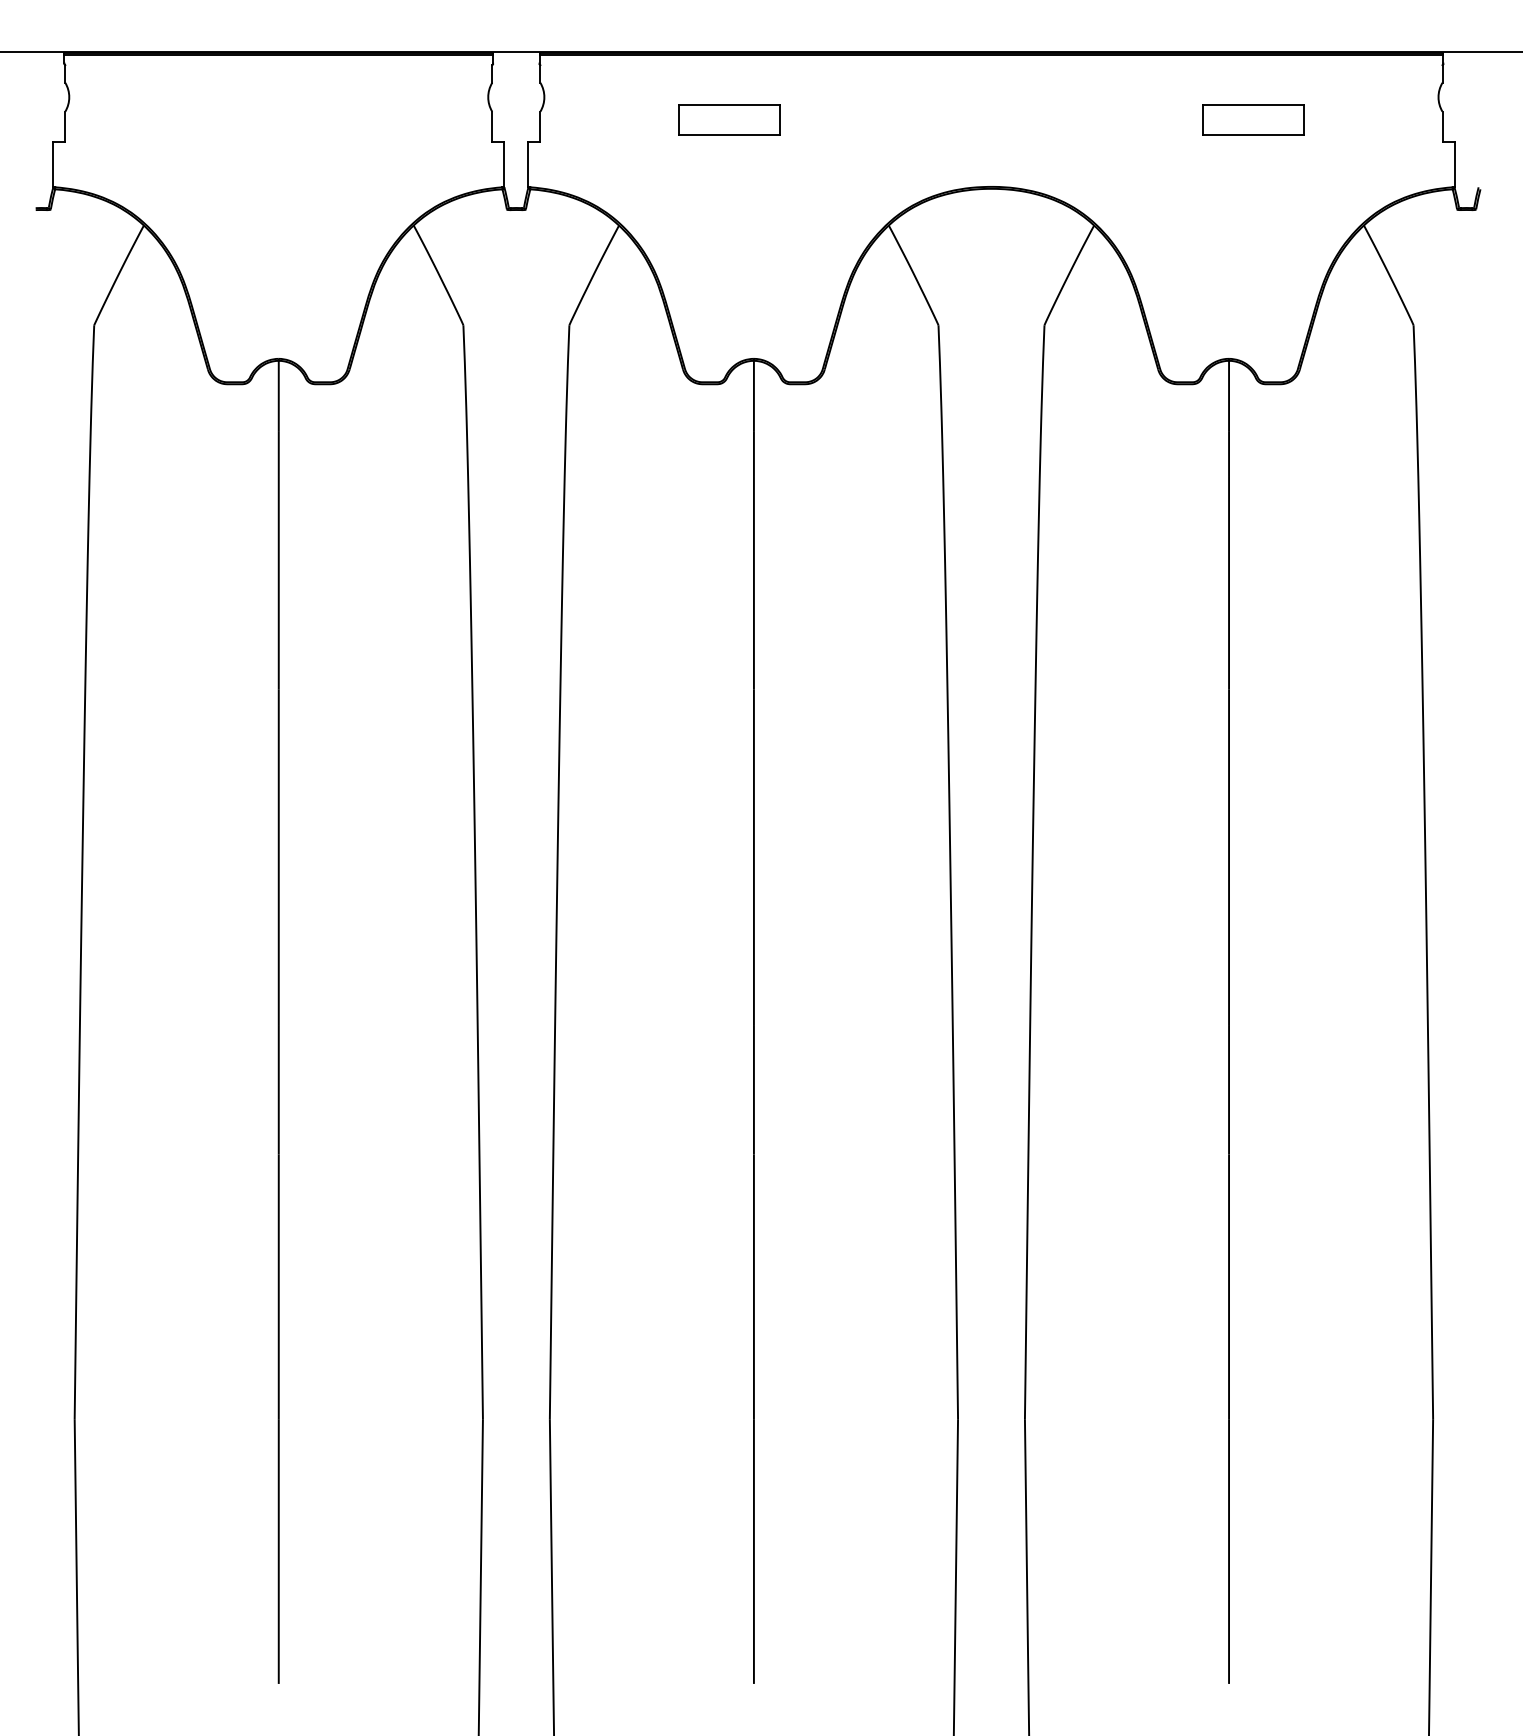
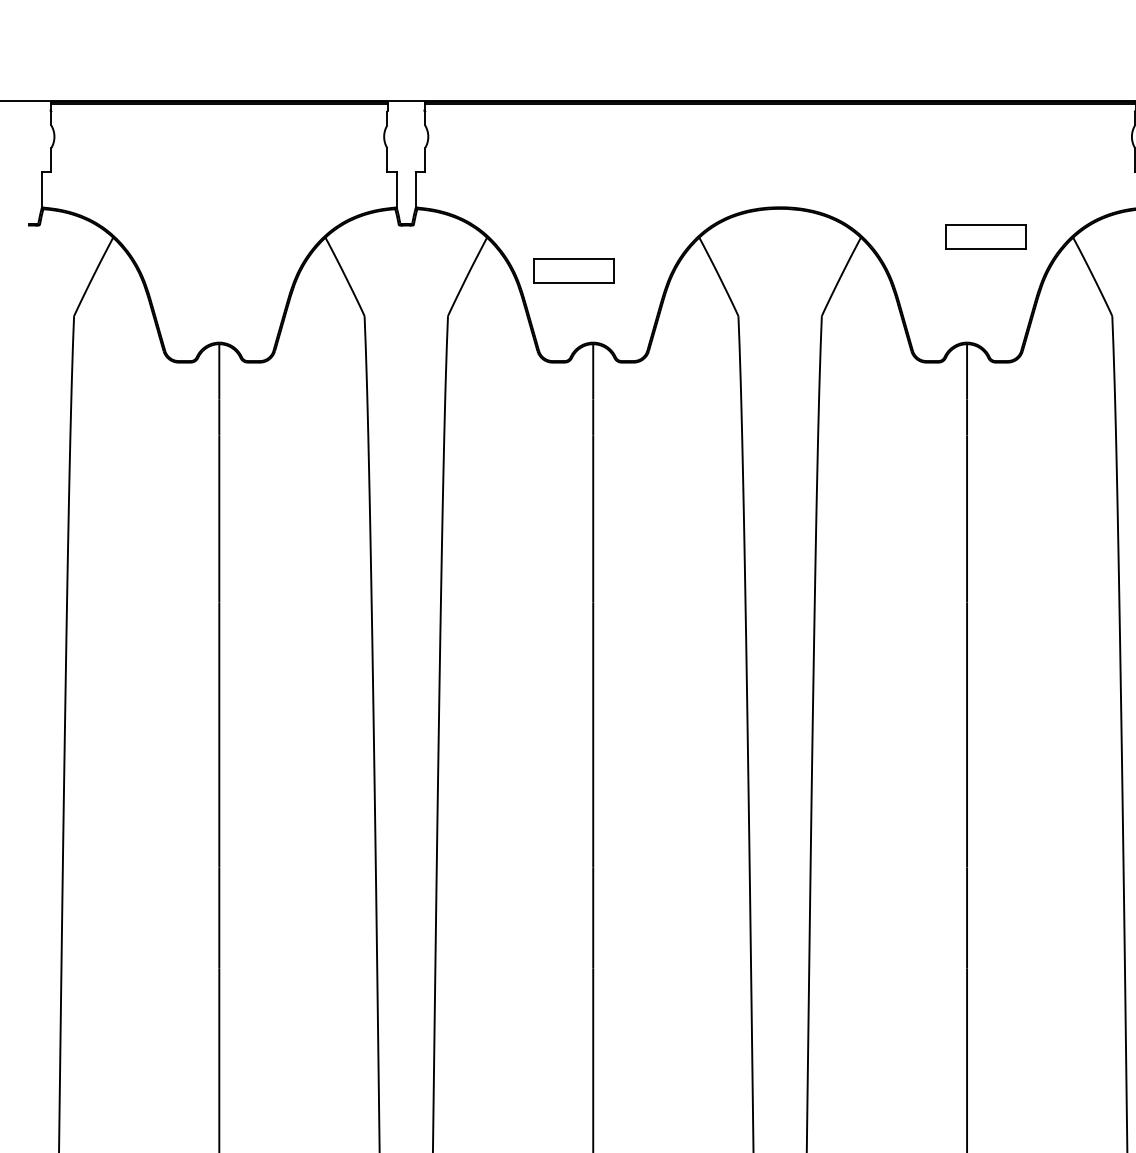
part: (729, 119) -> (573, 270), moved
part: (1253, 119) -> (986, 236), moved

